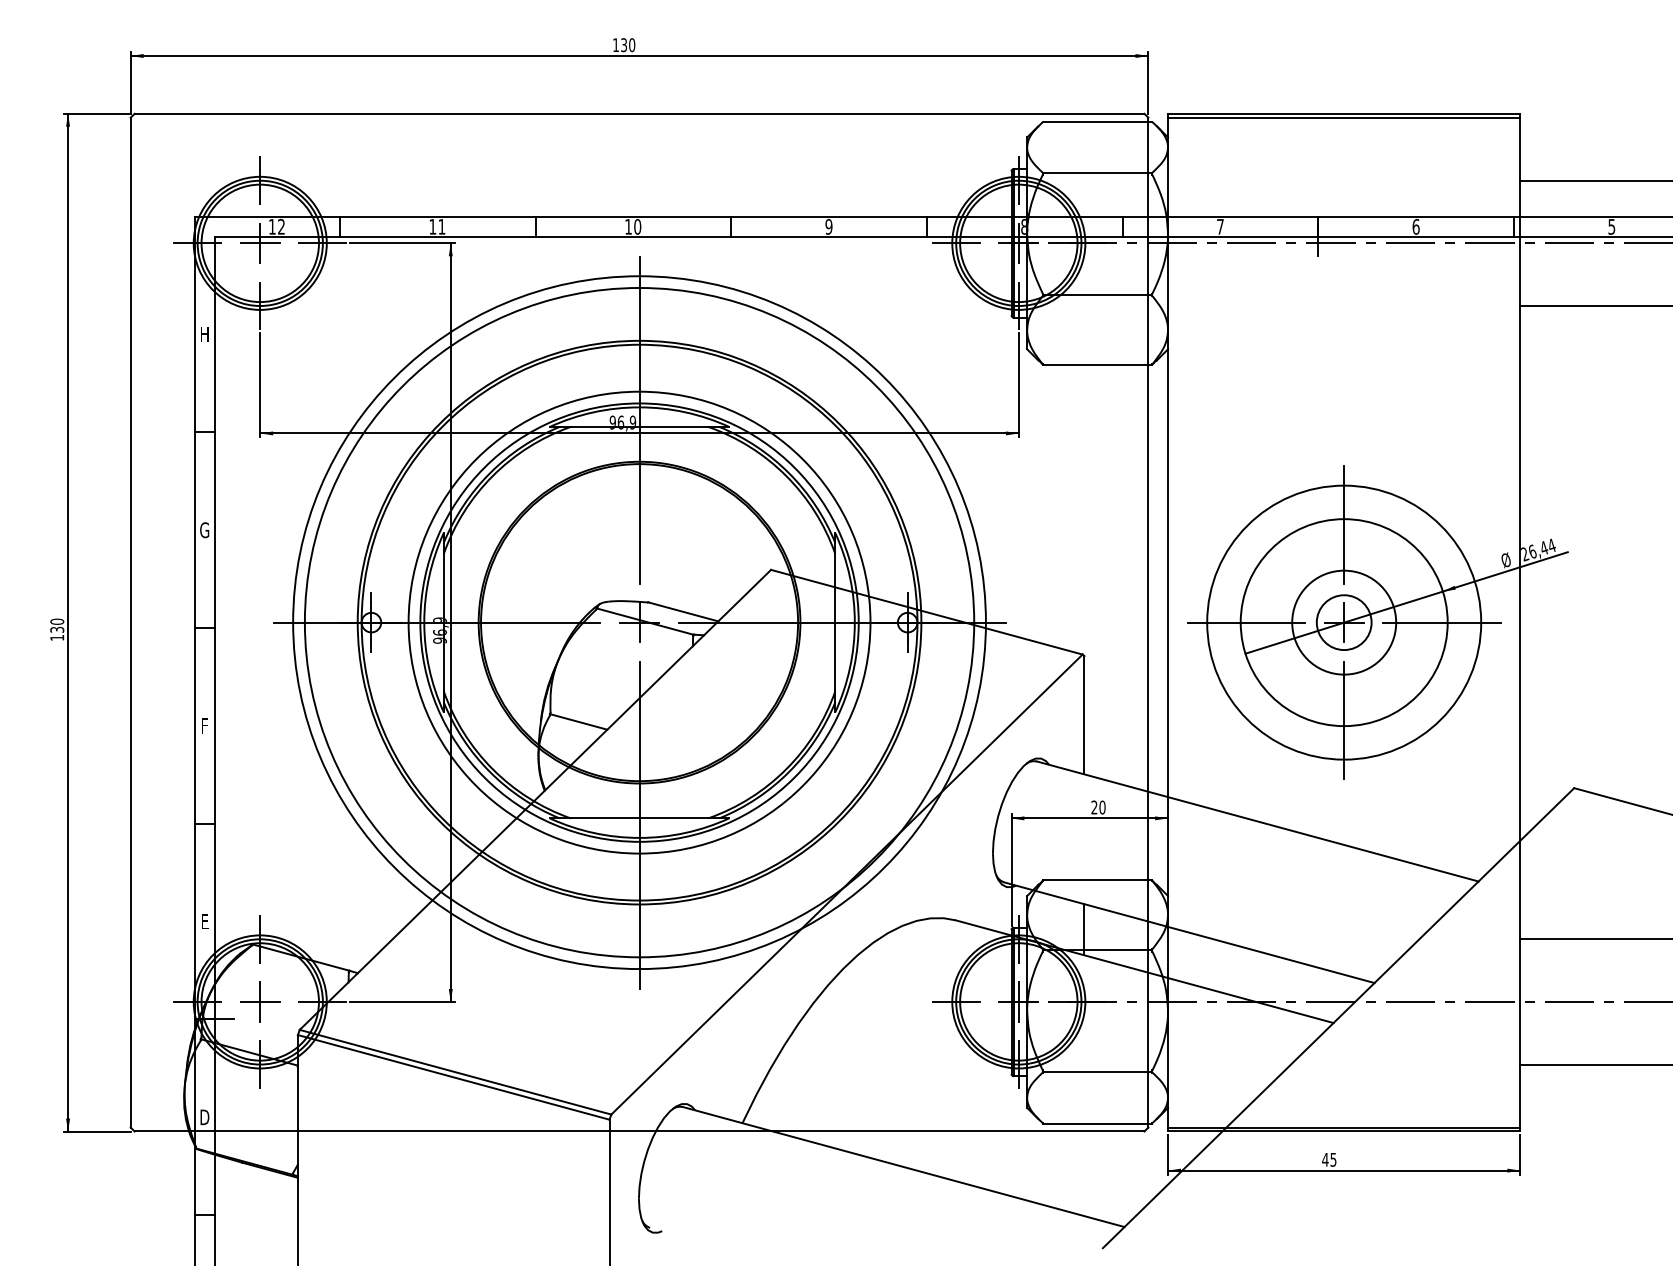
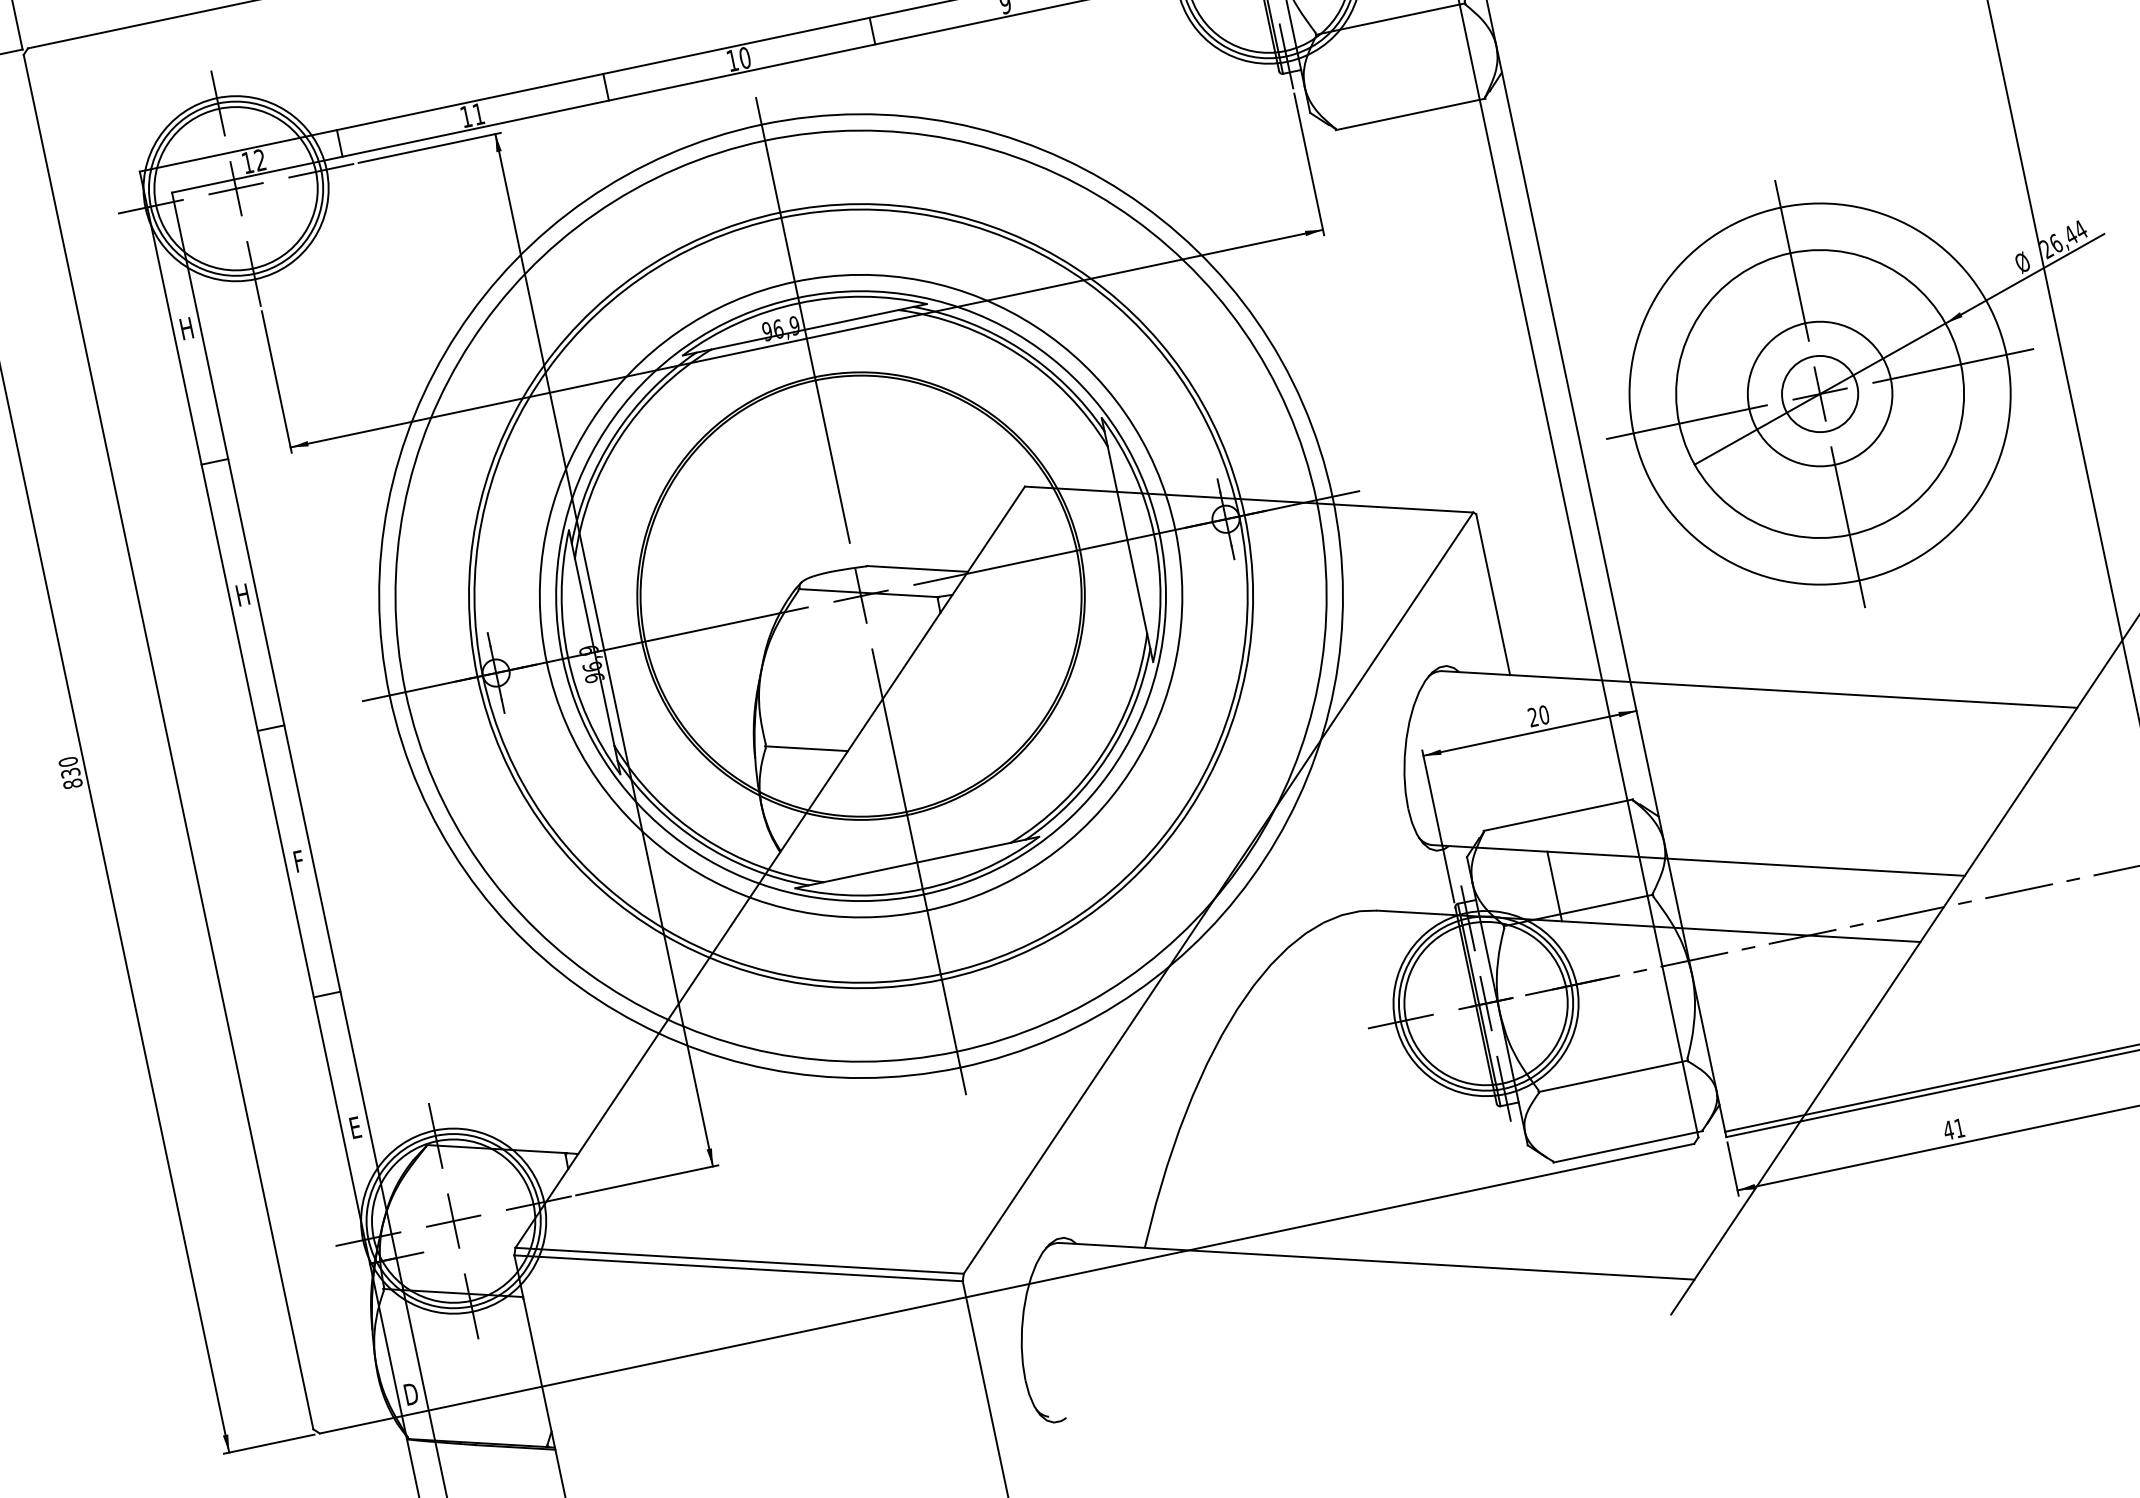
text: (204, 530) -> (242, 595), G -> H
text: (57, 637) -> (73, 783), 130 -> 830
text: (1333, 1159) -> (1959, 1127), 45 -> 41

